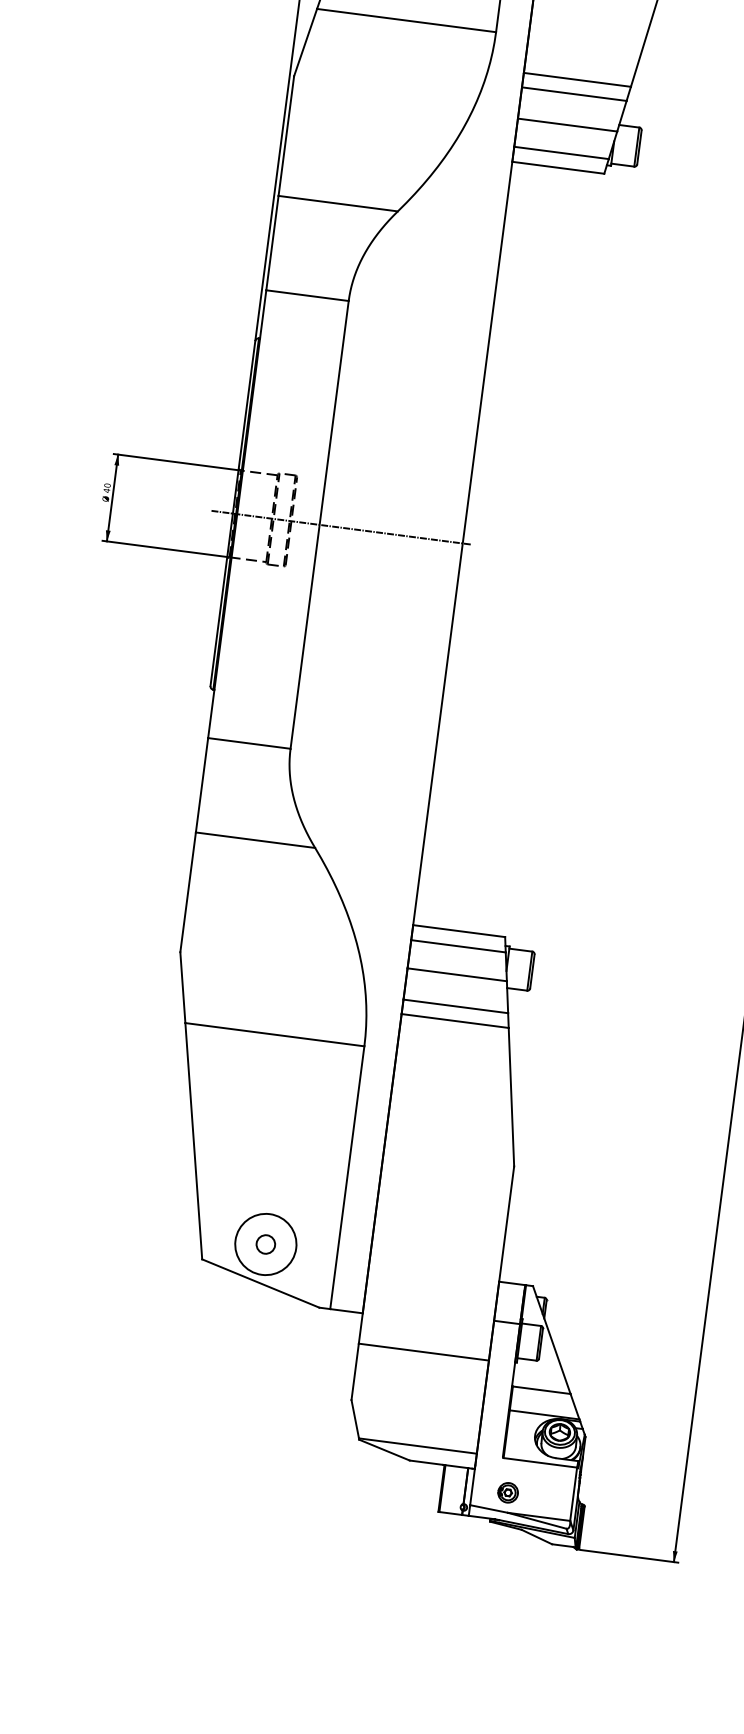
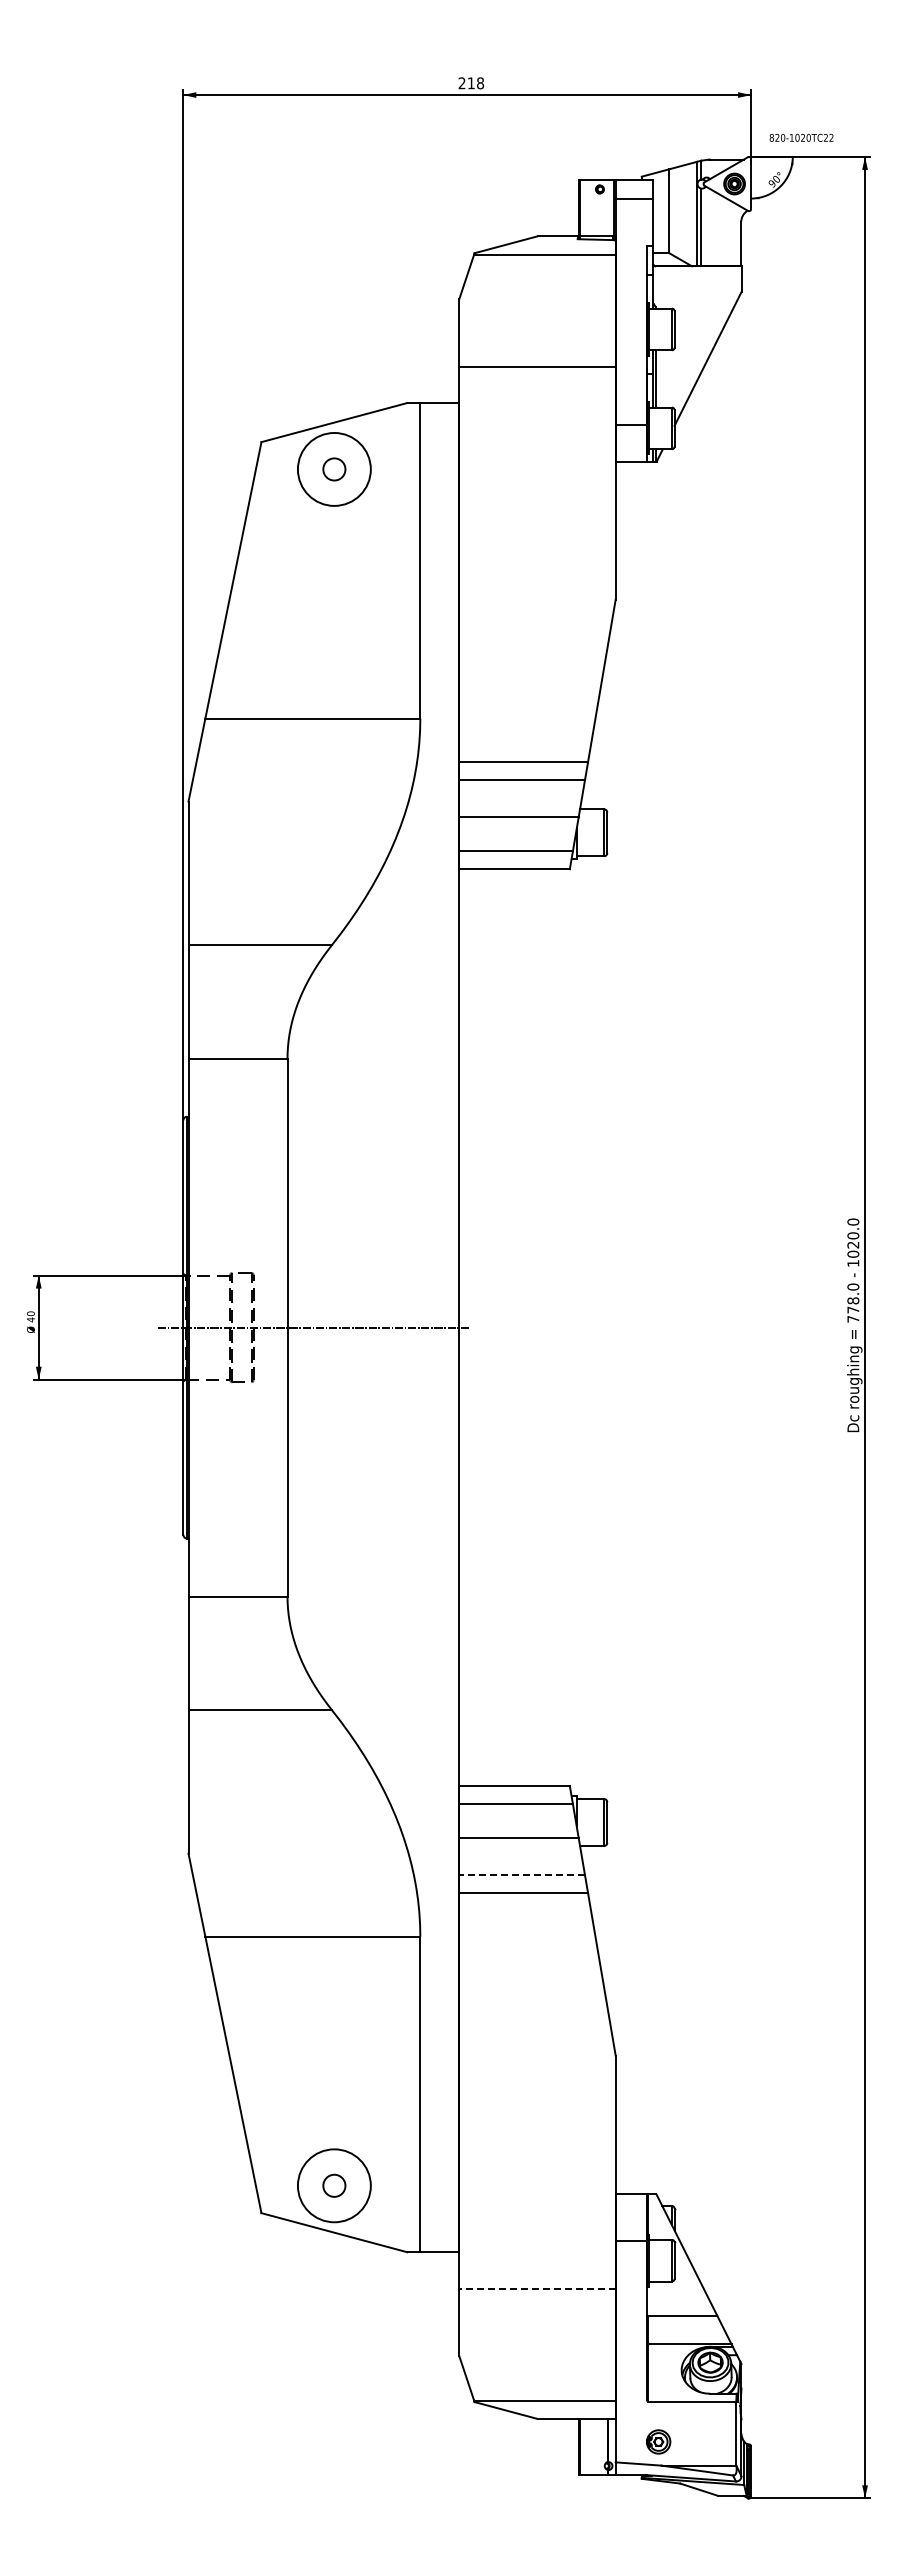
line: (456, 1006) -> (522, 1875), solid -> dashed
line: (423, 1351) -> (537, 2288), solid -> dashed

